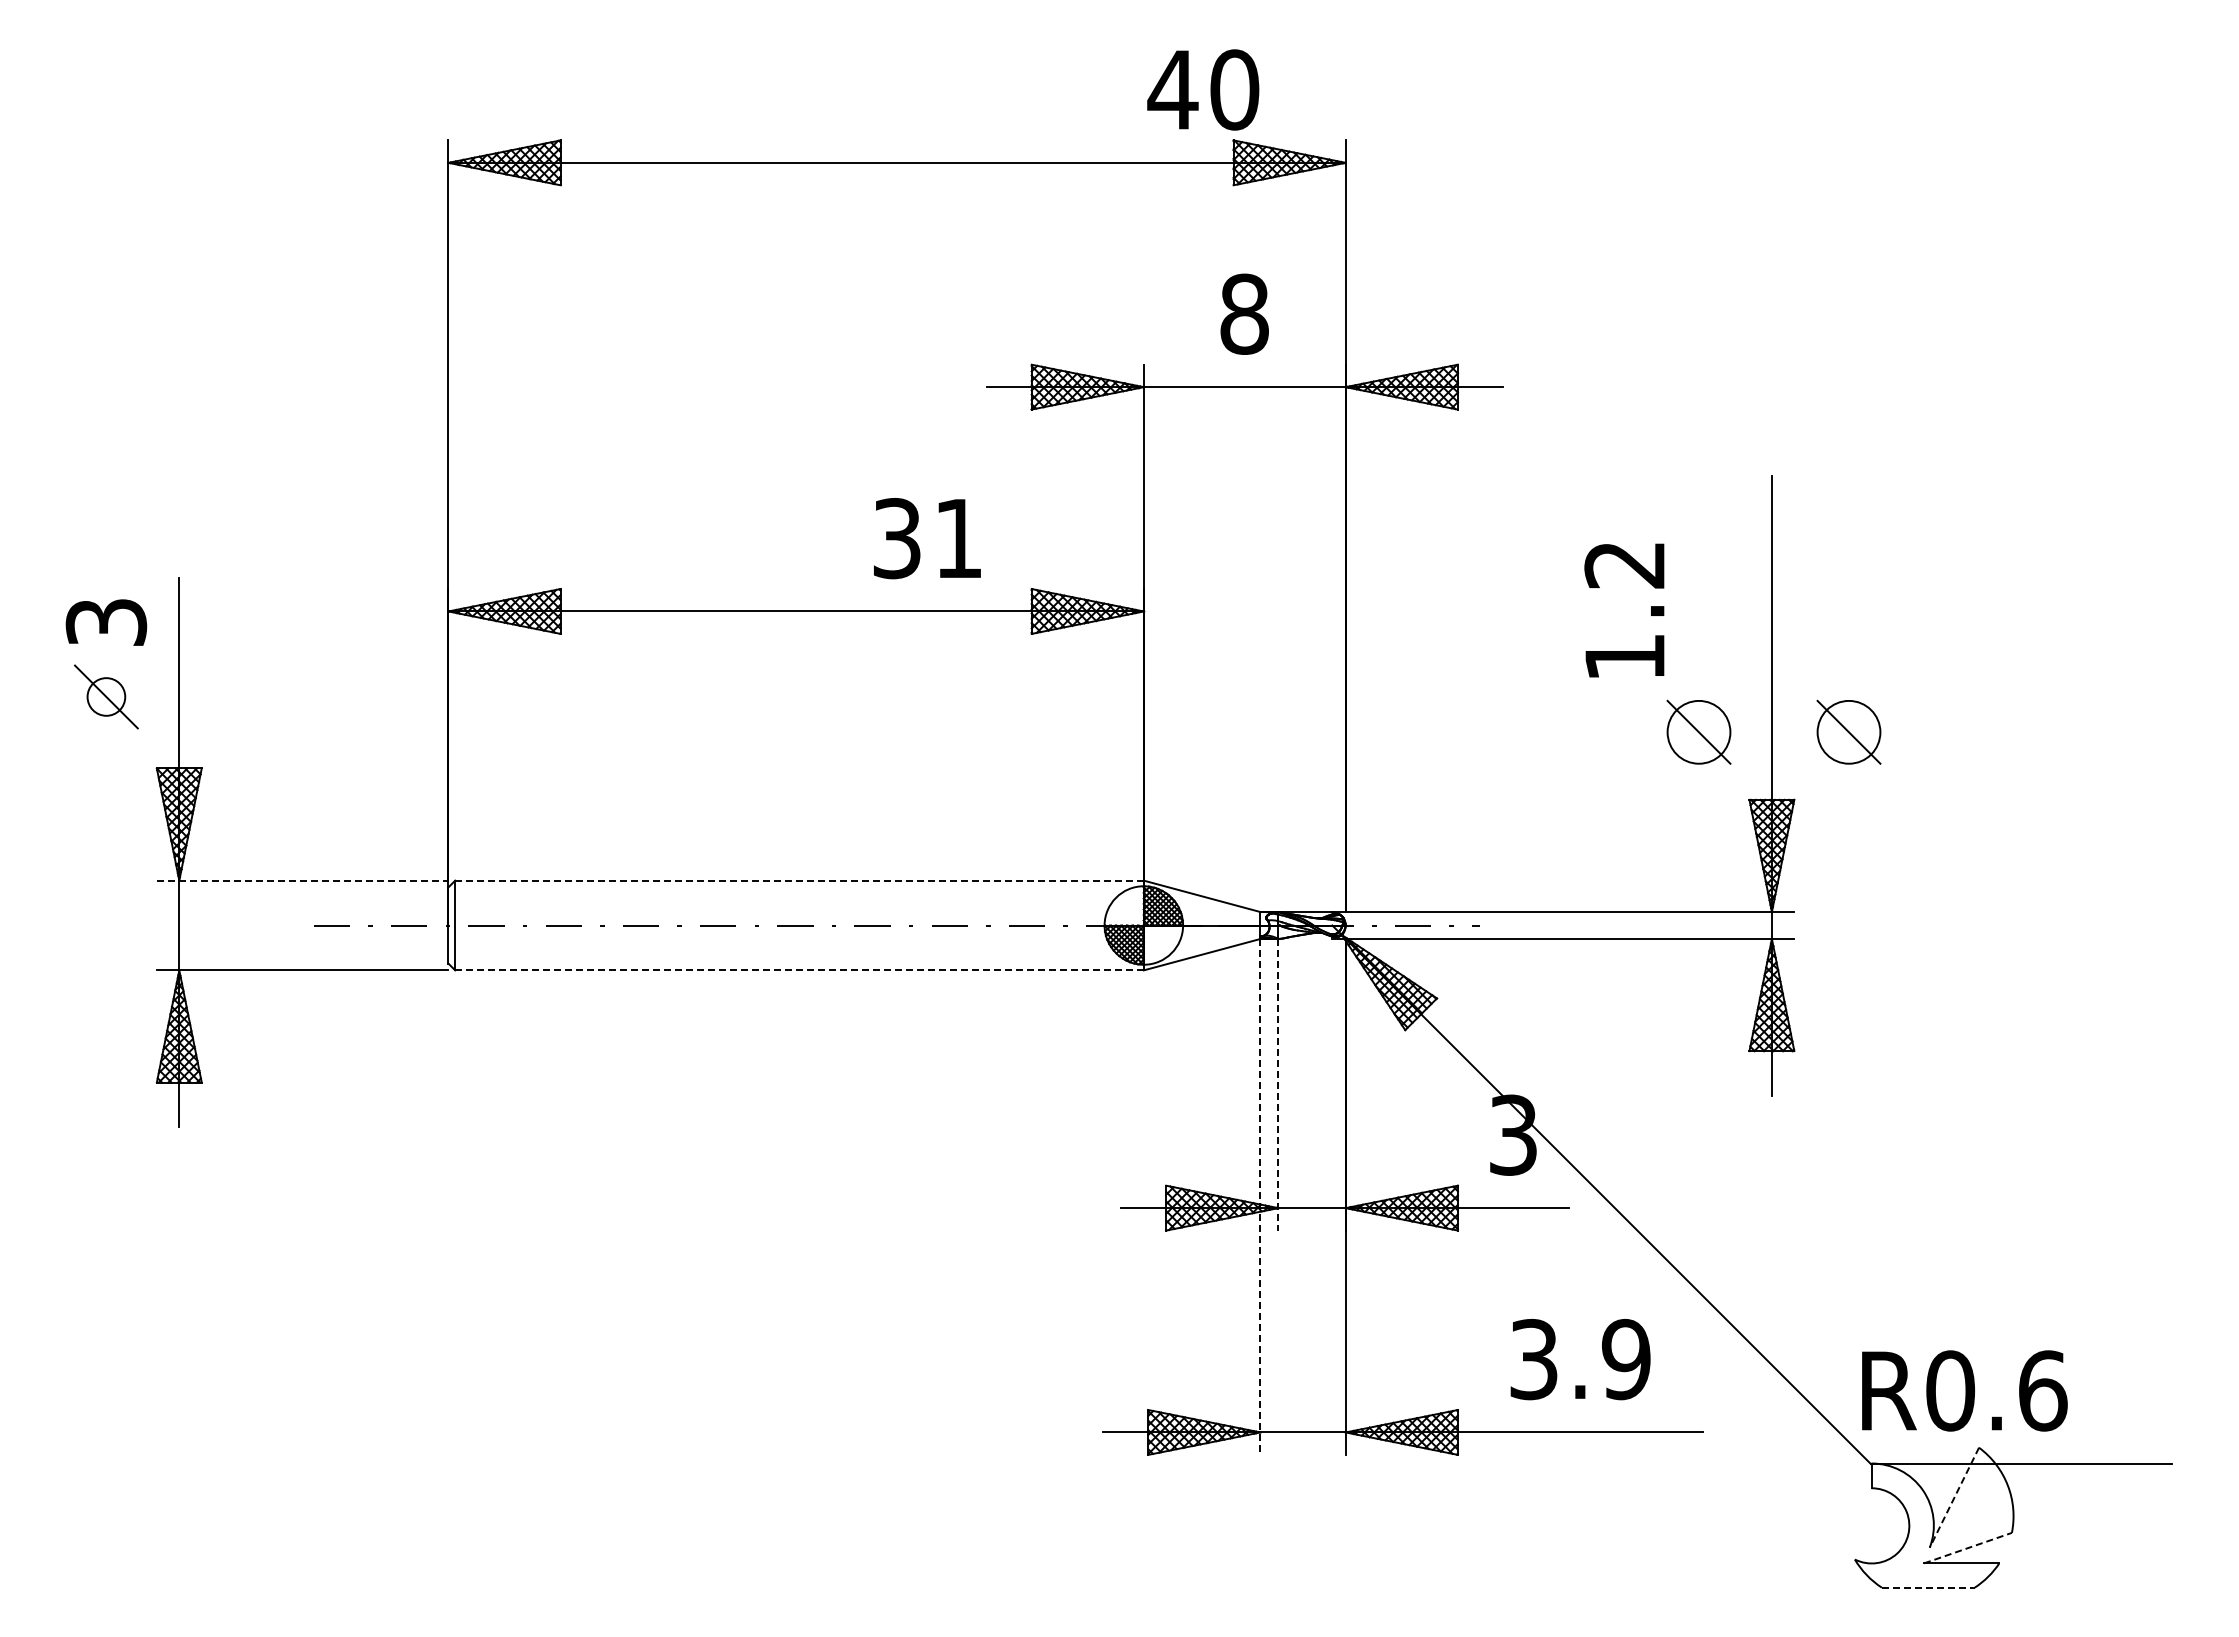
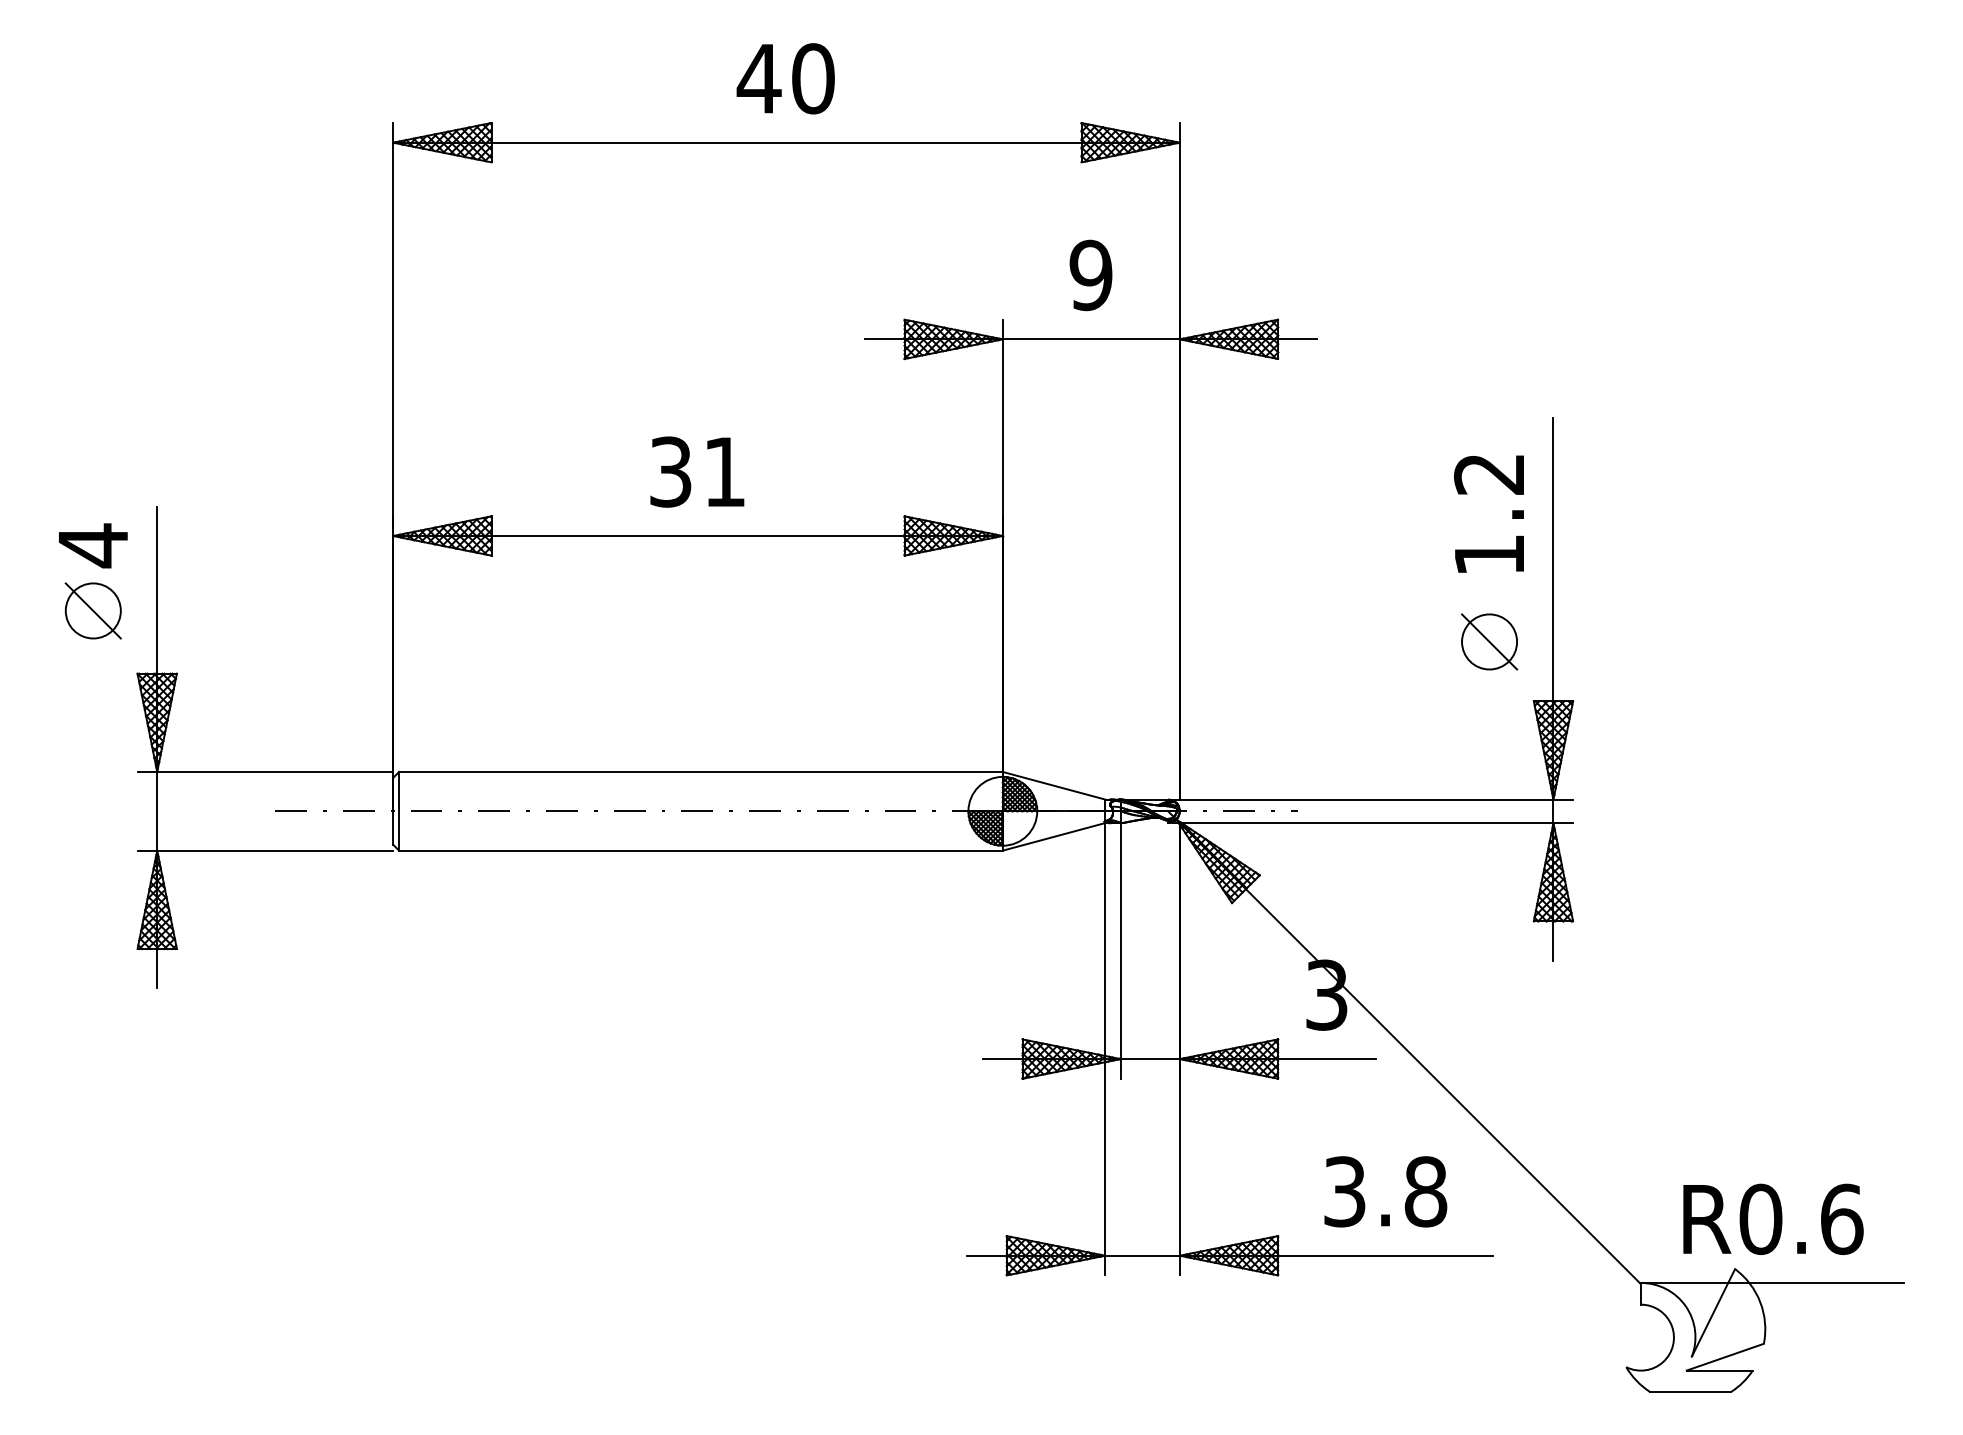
text: (1203, 89) -> (785, 78), moved
text: (1244, 313) -> (1091, 274), 8 -> 9
text: (927, 538) -> (697, 472), moved
text: (1624, 610) -> (1489, 514), moved
text: (106, 622) -> (93, 545), 3 -> 4
circle: (106, 696) -> (93, 610), size x1.67
part: (1848, 731) -> (1620, 641), removed
line: (302, 880) -> (265, 771), dashed -> solid
line: (799, 880) -> (700, 771), dashed -> solid
line: (800, 970) -> (701, 850), dashed -> solid
line: (1278, 1084) -> (1120, 950), dashed -> solid
line: (1260, 1196) -> (1105, 1048), dashed -> solid
text: (1625, 1359) -> (1425, 1191), 3.9 -> 3.8
text: (1964, 1390) -> (1773, 1218), moved
line: (1954, 1497) -> (1713, 1312), dashed -> solid
line: (1967, 1548) -> (1724, 1357), dashed -> solid
line: (1928, 1587) -> (1690, 1391), dashed -> solid

